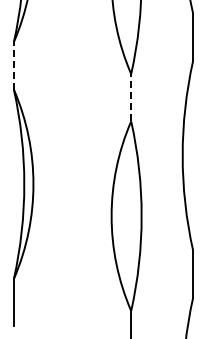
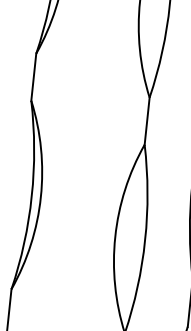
line: (13, 65) -> (33, 76), dashed -> solid
line: (131, 97) -> (147, 120), dashed -> solid

